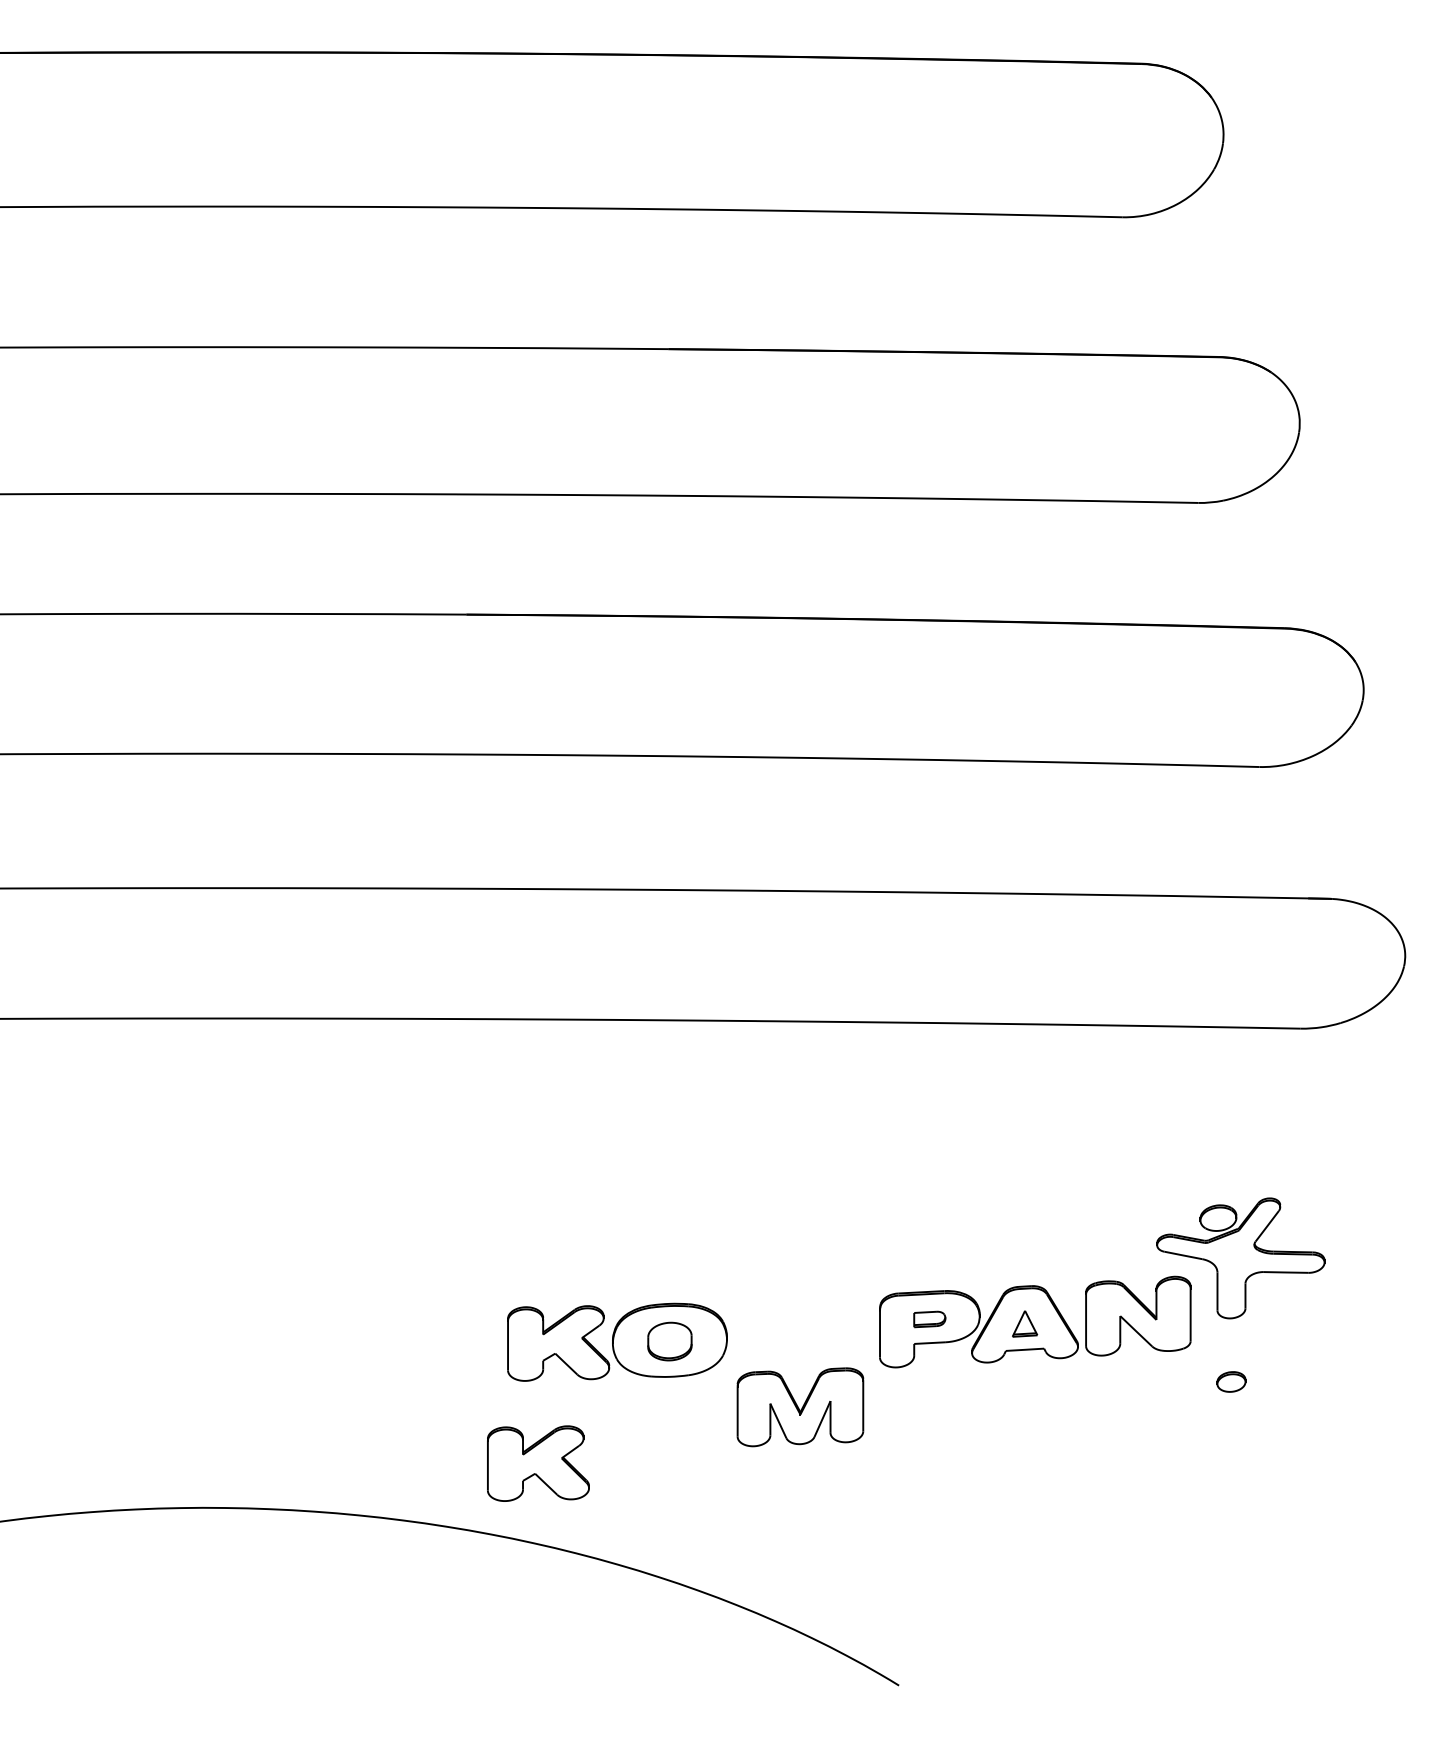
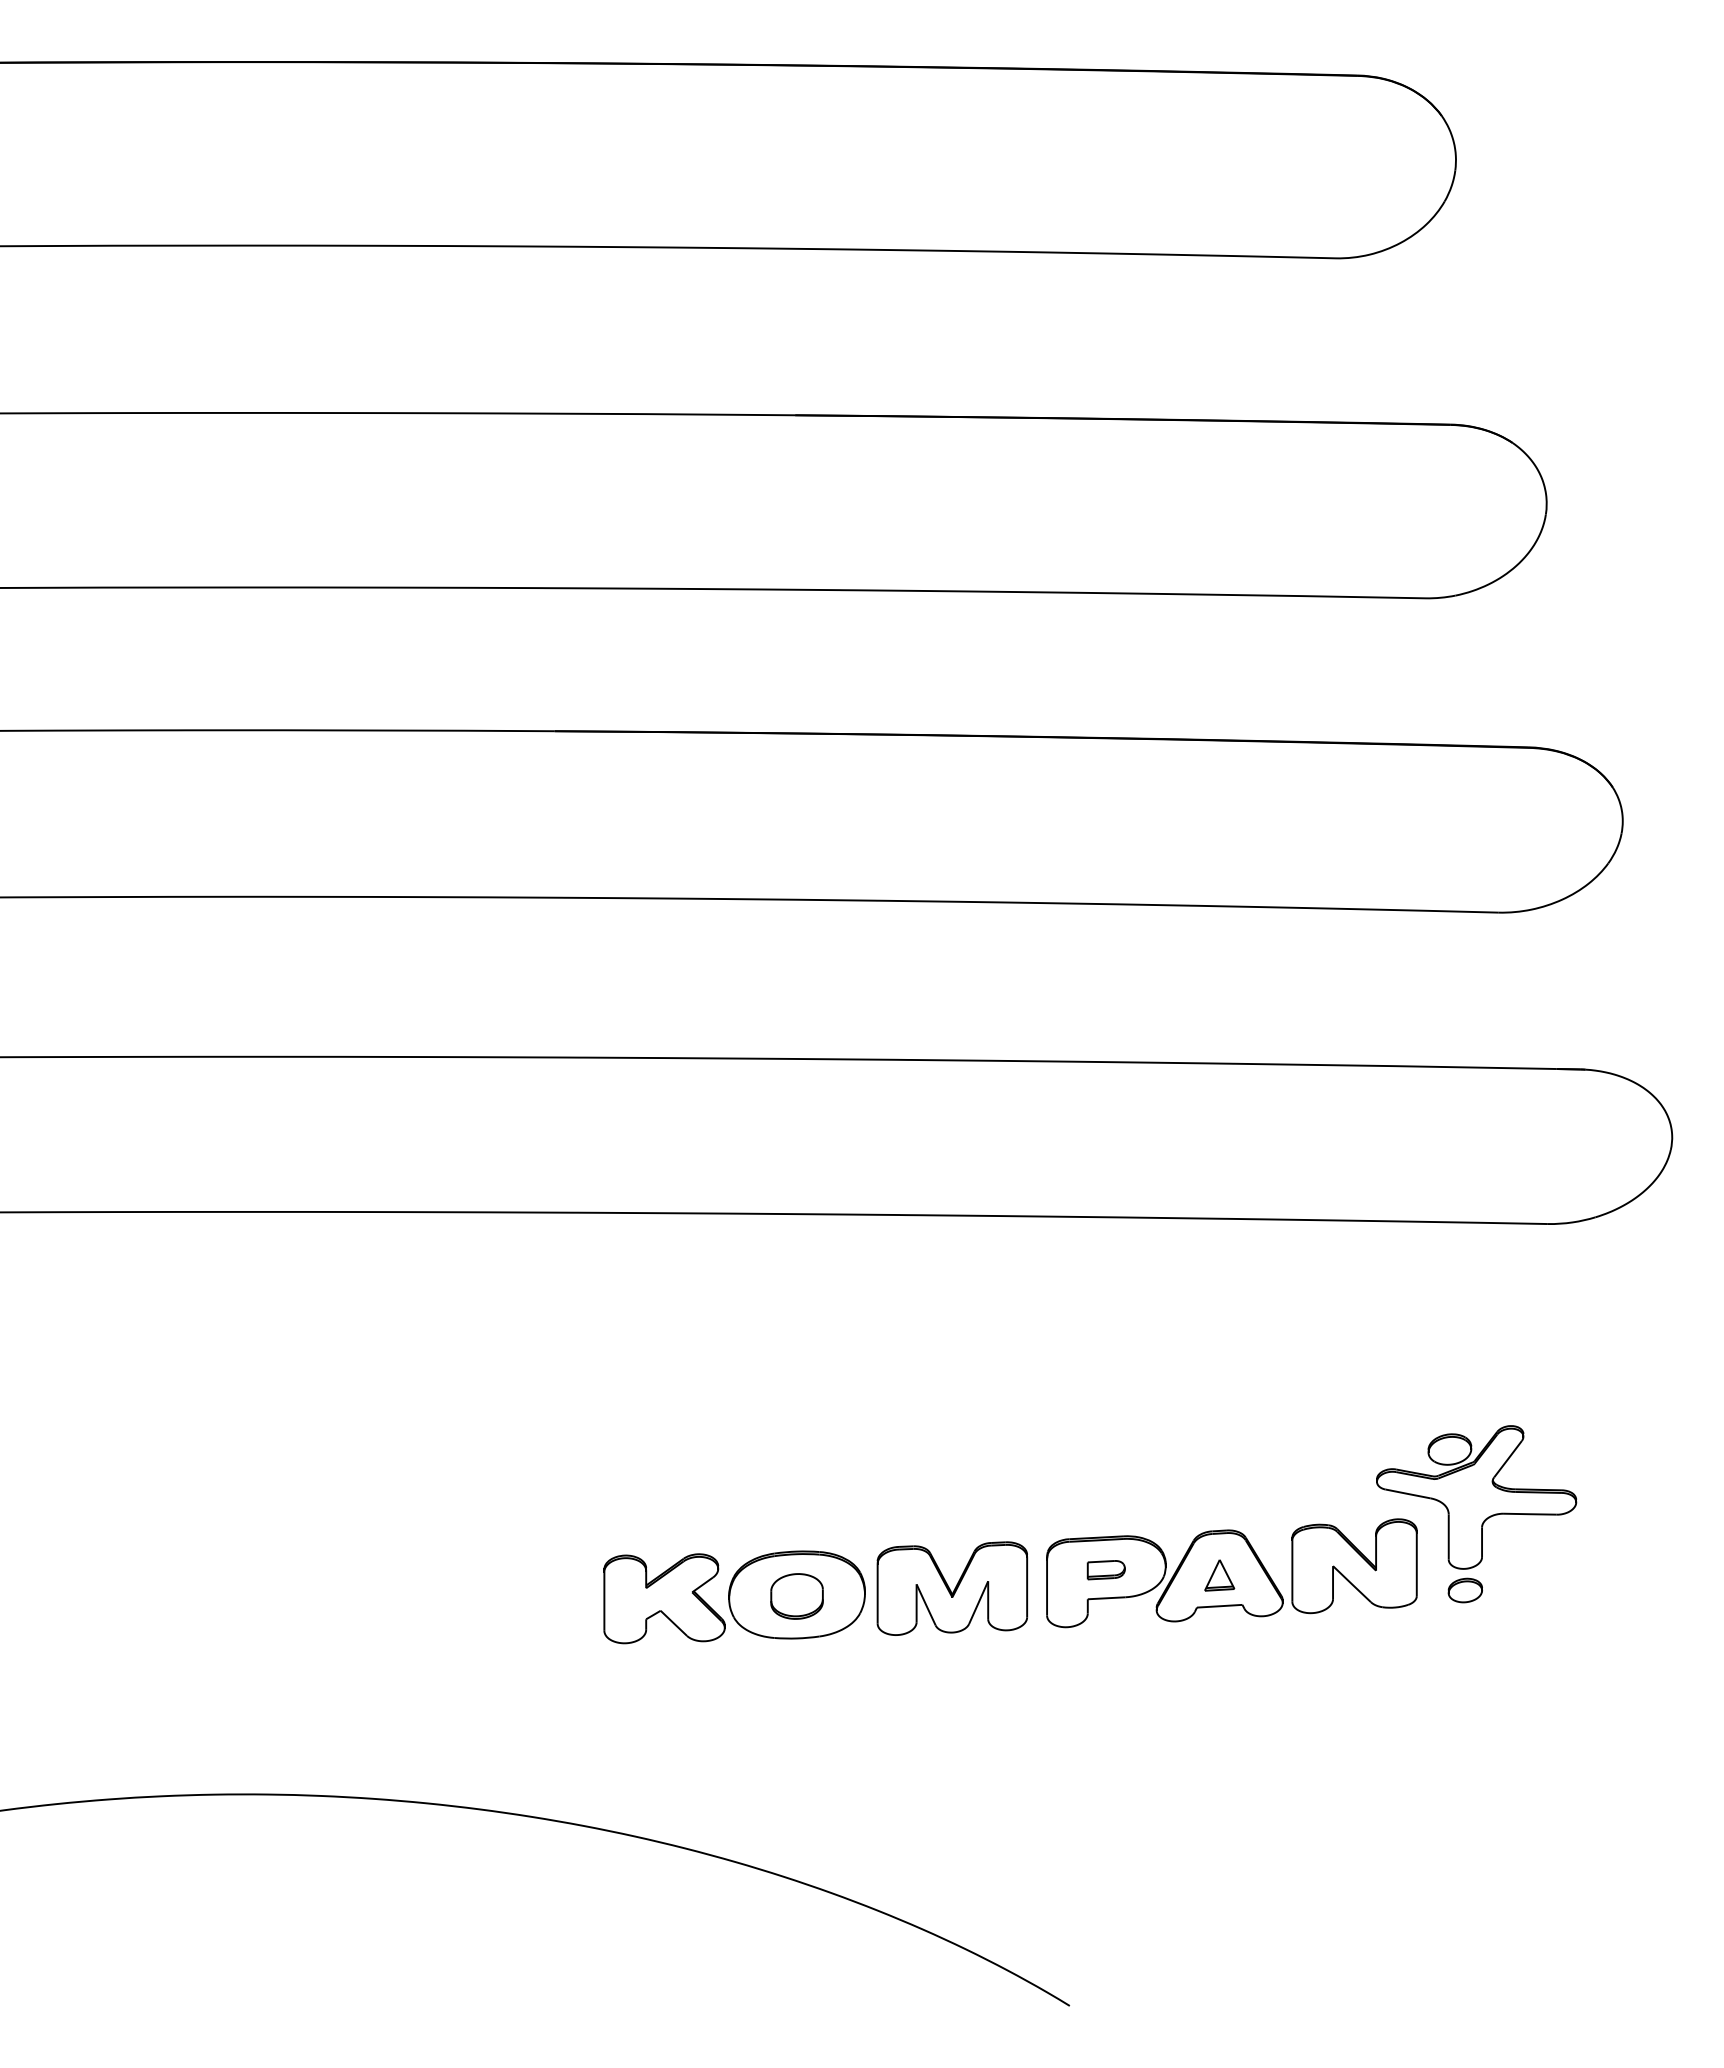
part: (1230, 1381) -> (1464, 1590), moved
part: (799, 1407) -> (951, 1588), moved
part: (538, 1463) -> (640, 1741), removed

